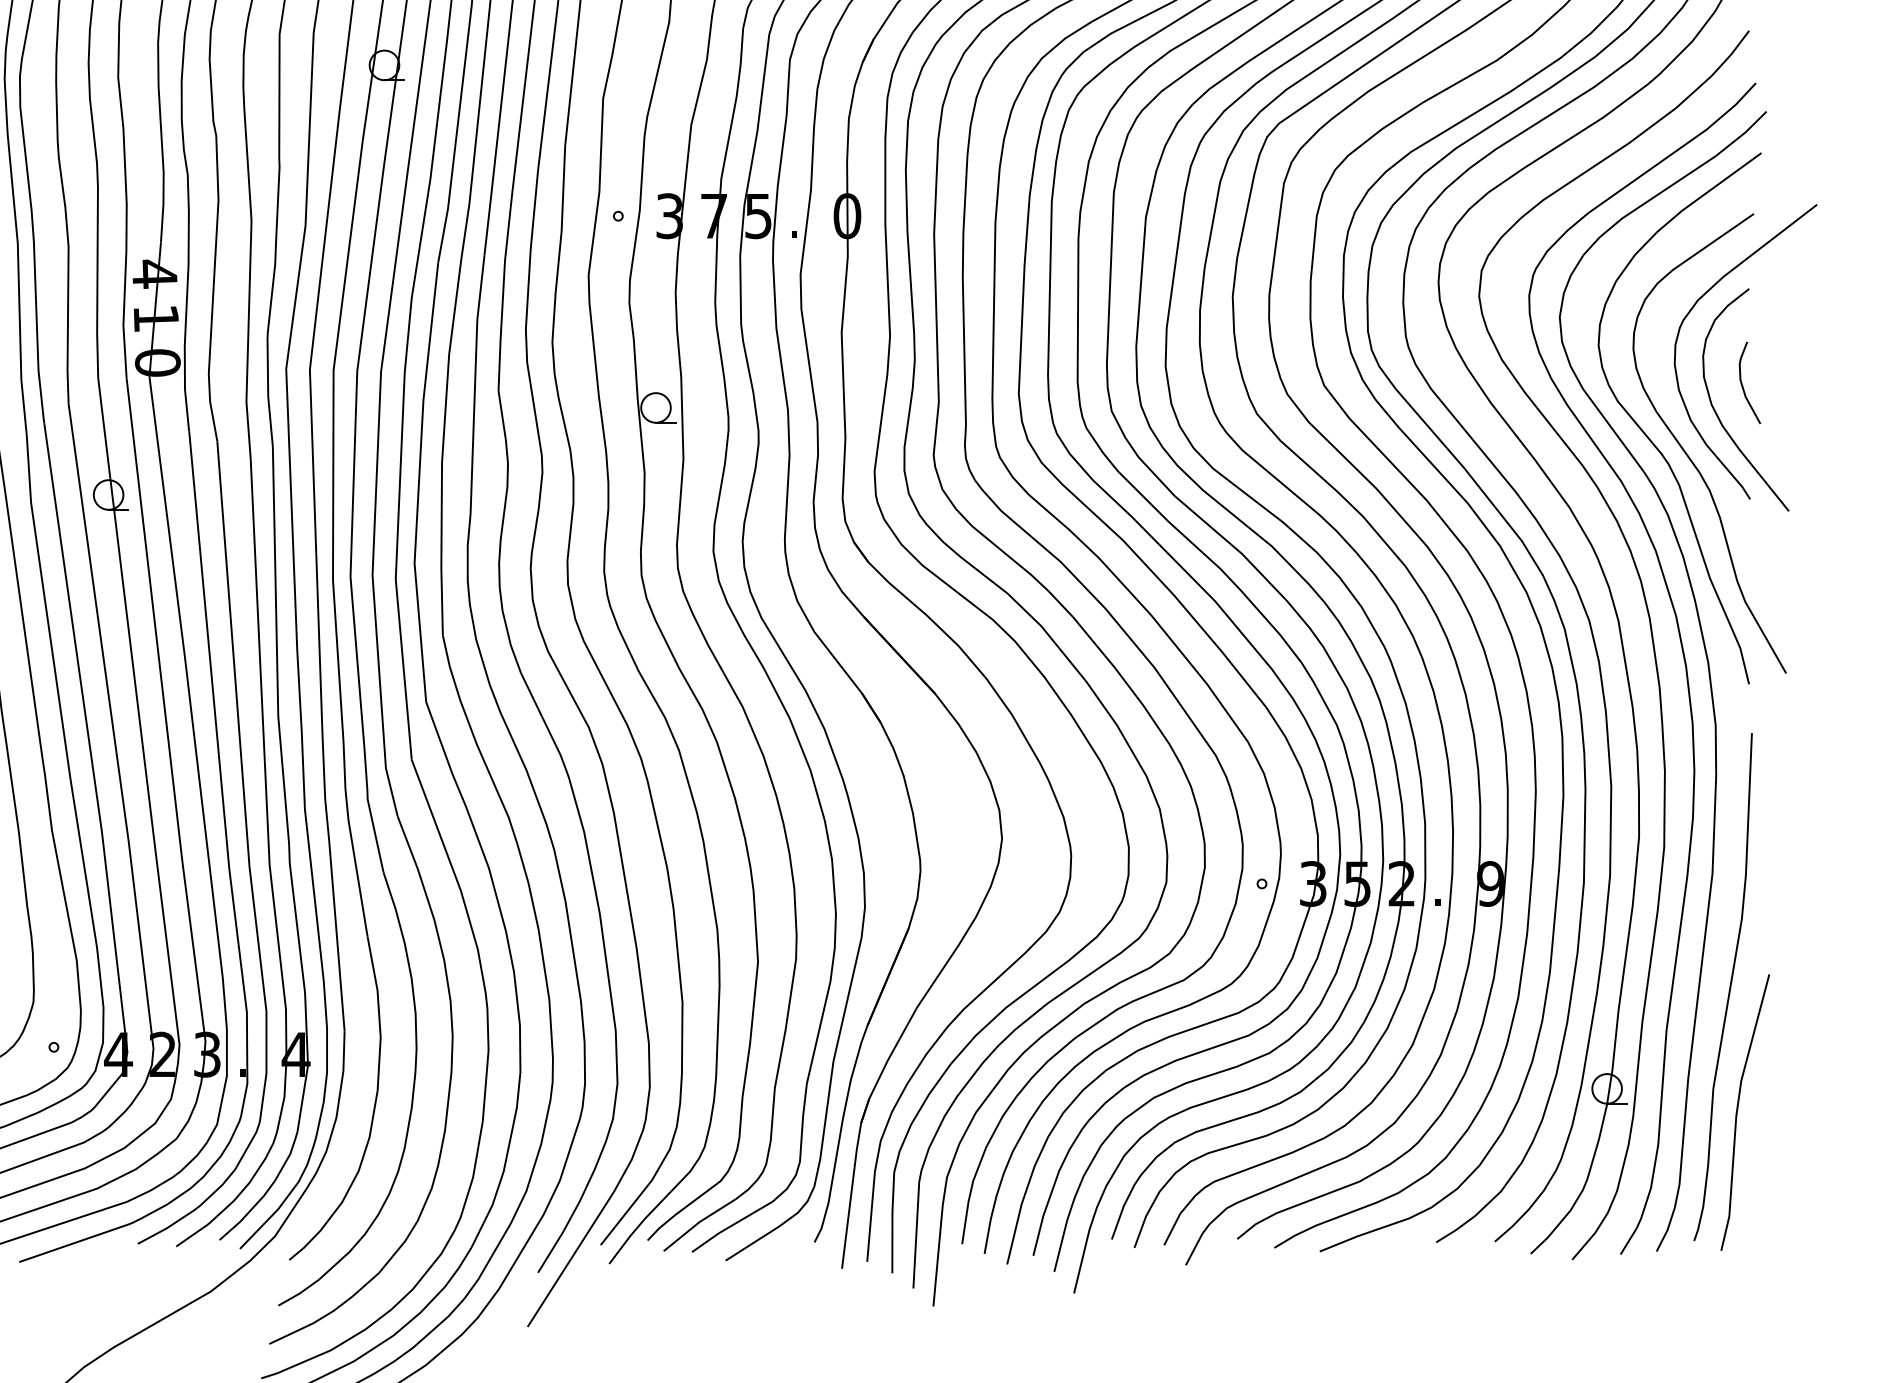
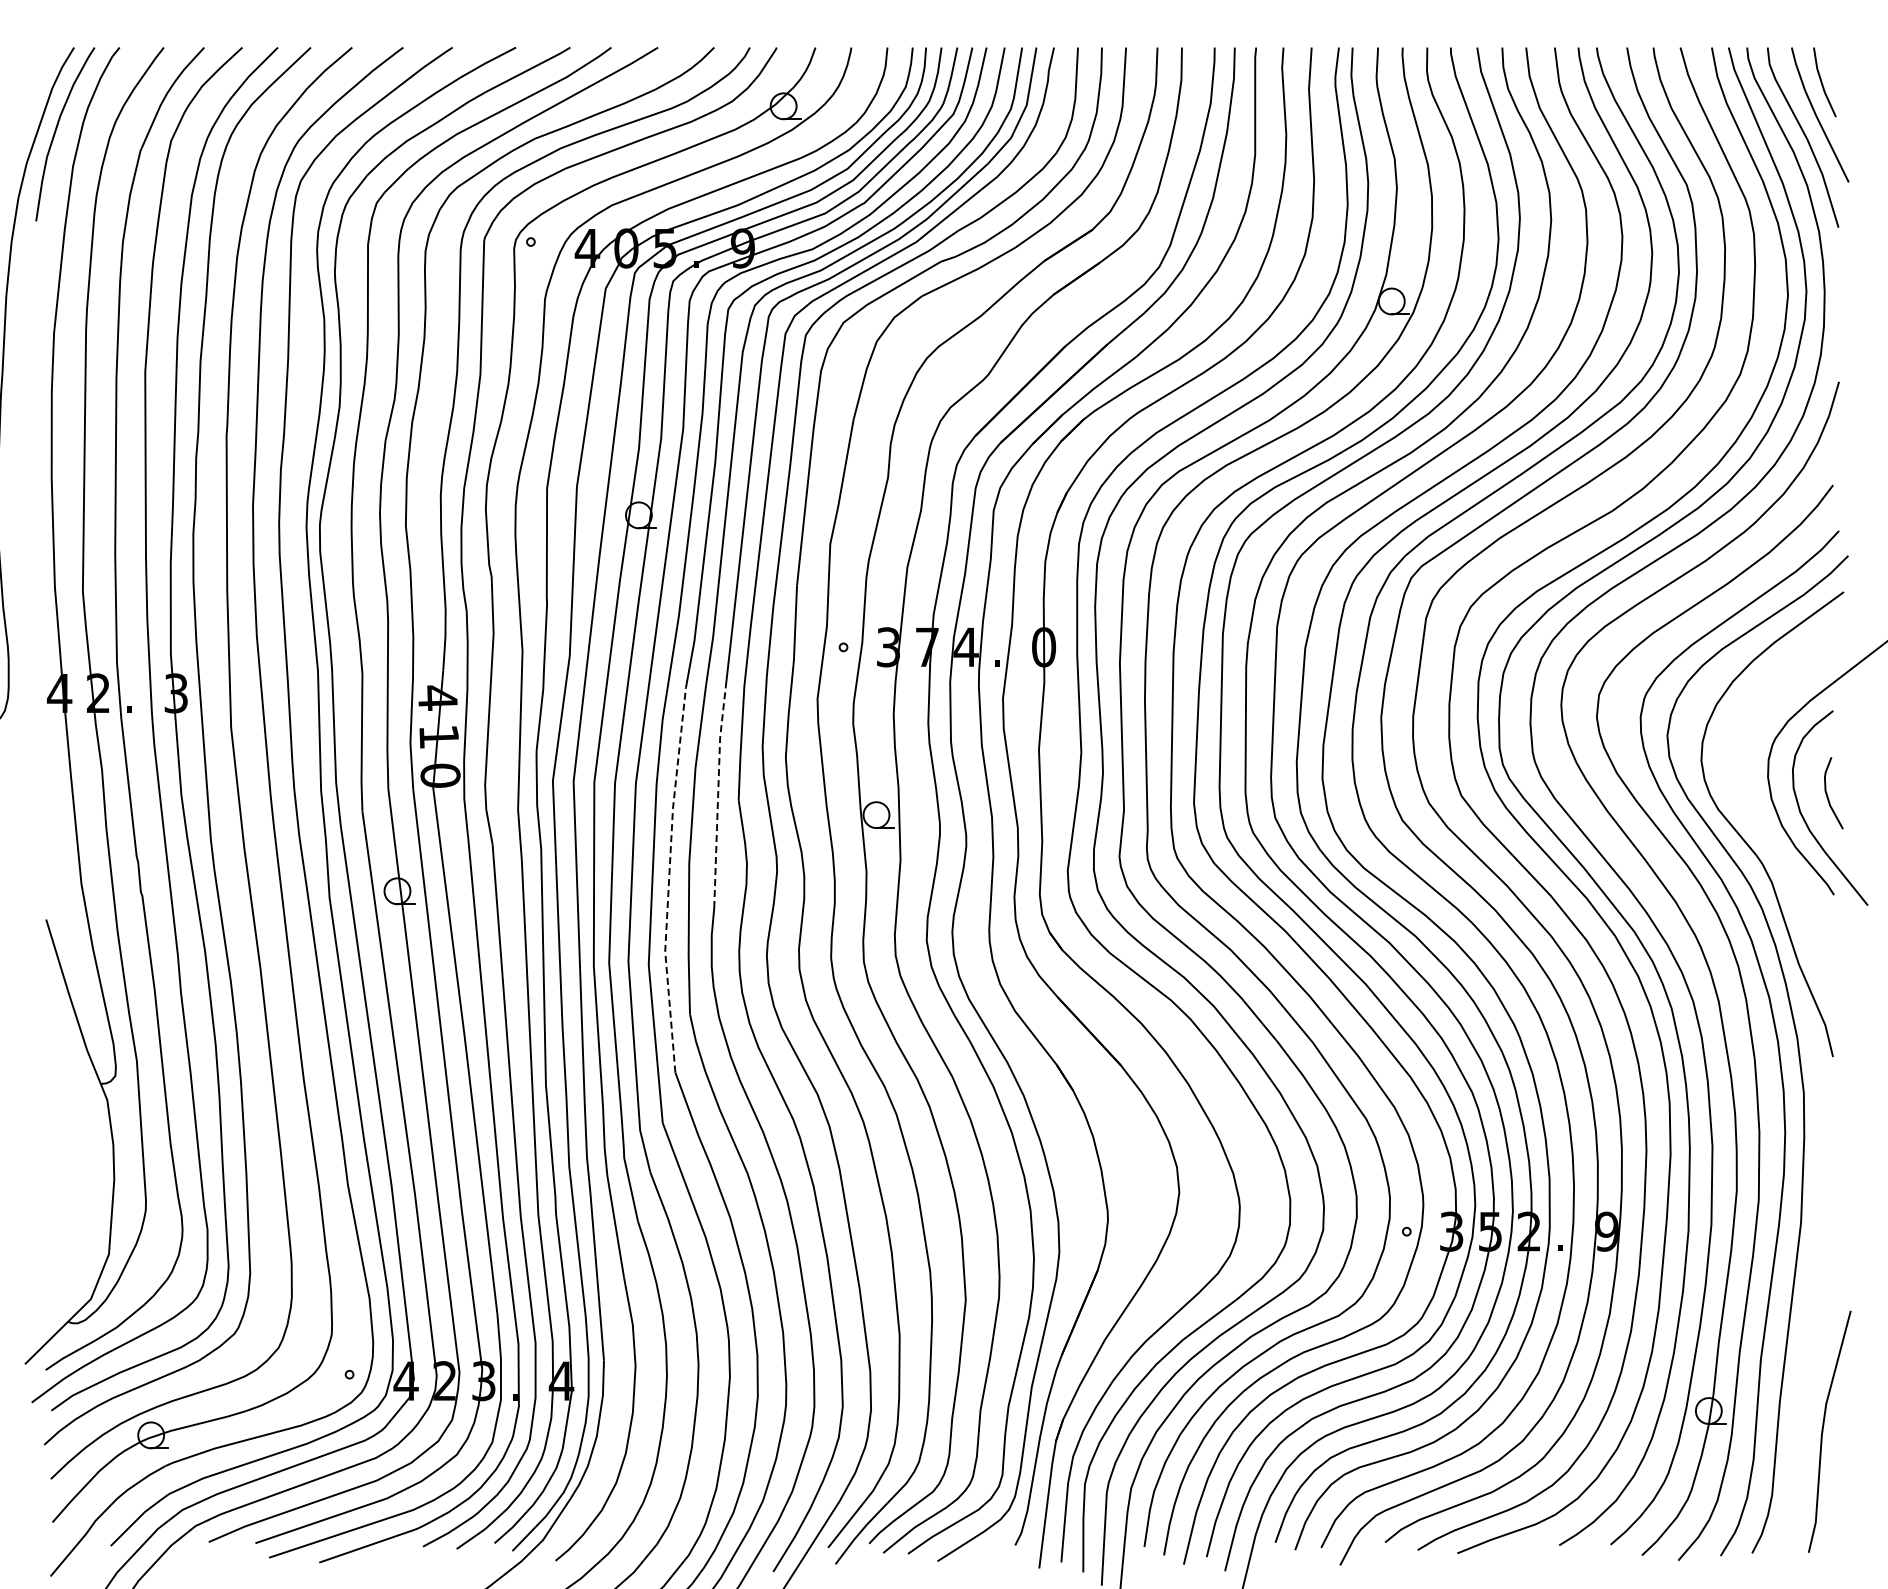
text: (757, 216) -> (965, 647), 5 -> 4
line: (475, 383) -> (718, 793), solid -> dashed
curve: (1689, 455) -> (1780, 856), removed
line: (419, 481) -> (669, 879), solid -> dashed
curve: (1729, 986) -> (1815, 1321), removed

